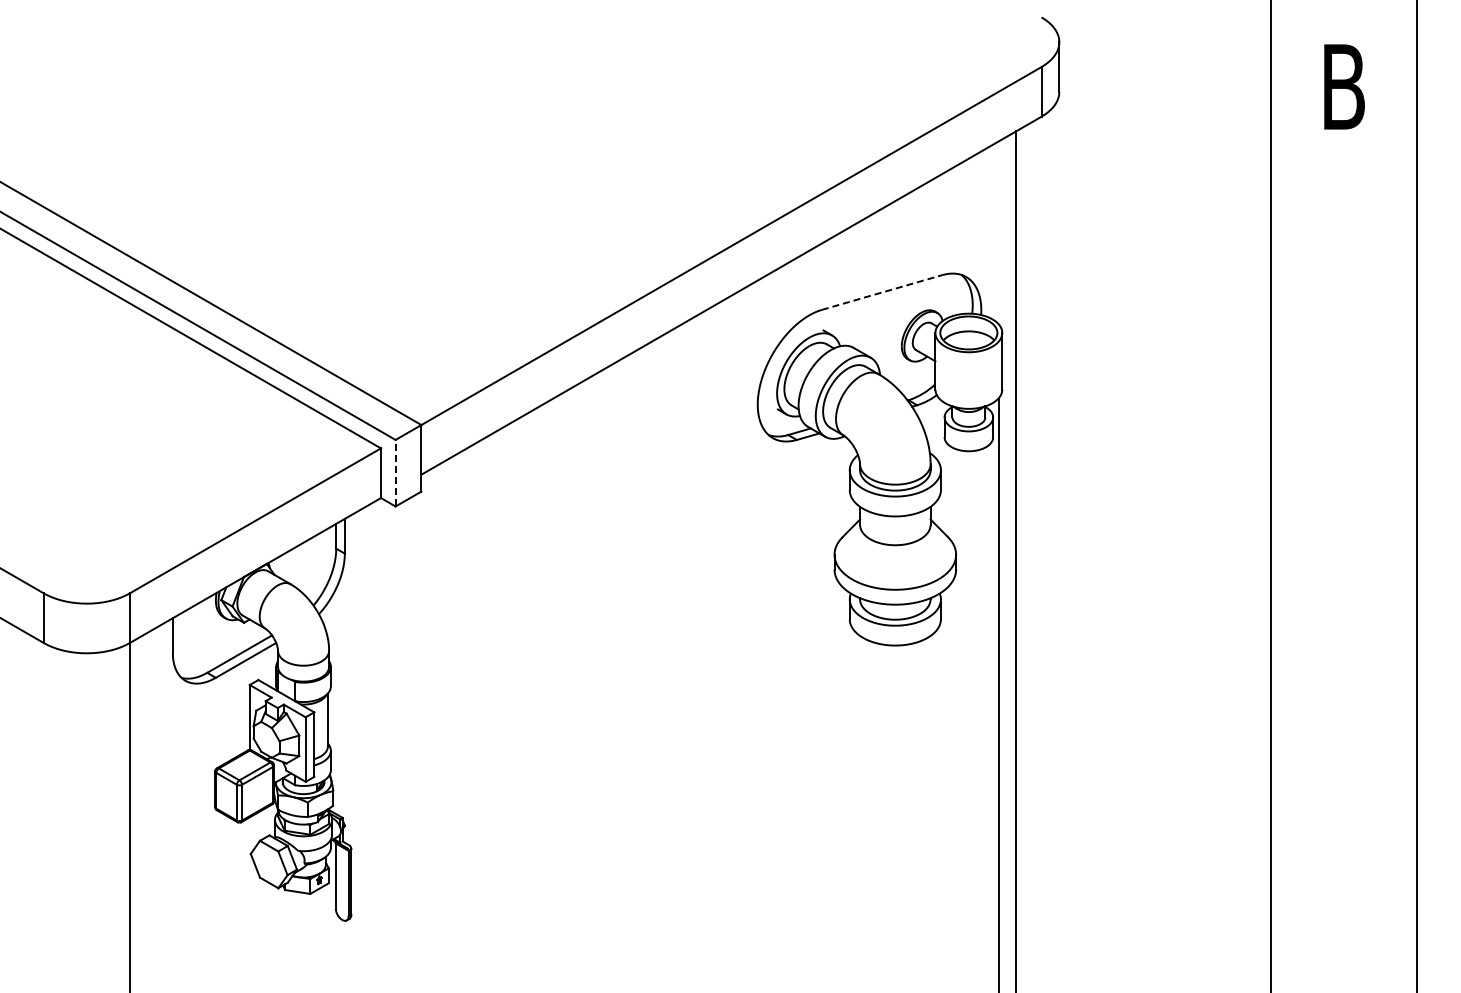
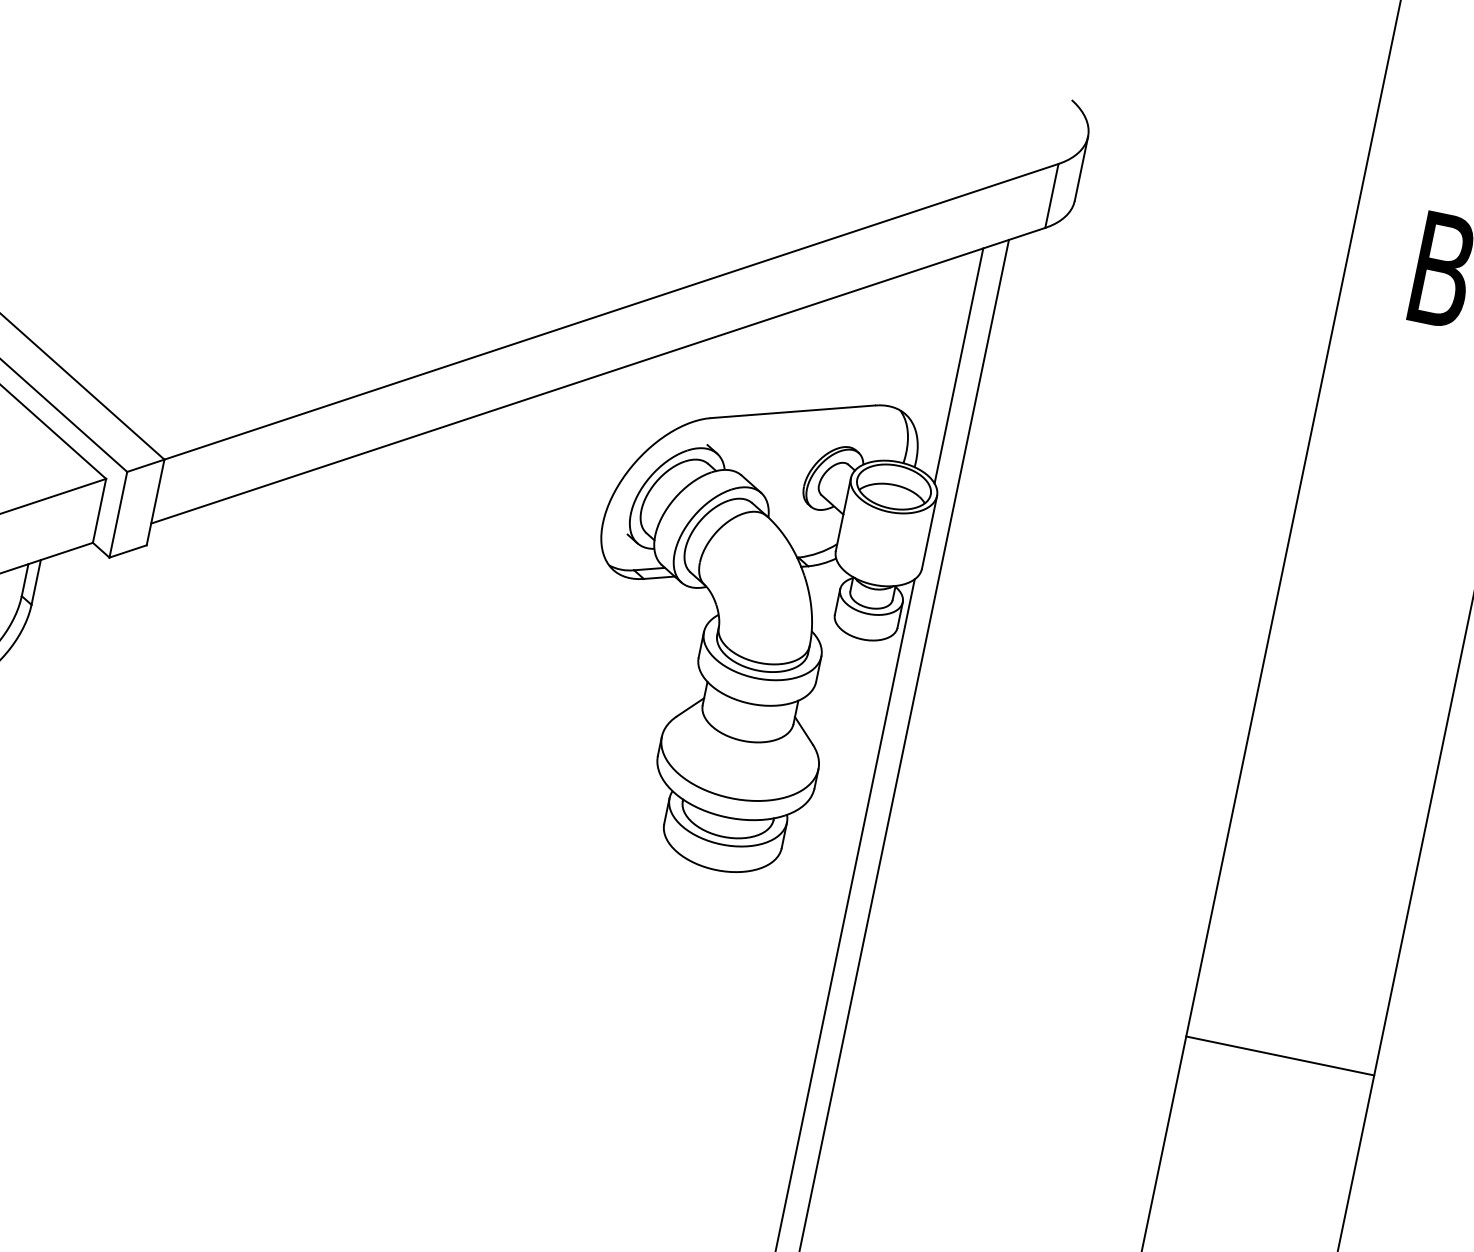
line: (998, 232) -> (958, 365), added
line: (882, 292) -> (793, 411), dashed -> solid
line: (395, 472) -> (118, 513), dashed -> solid
line: (1344, 697) -> (1280, 1056), added

